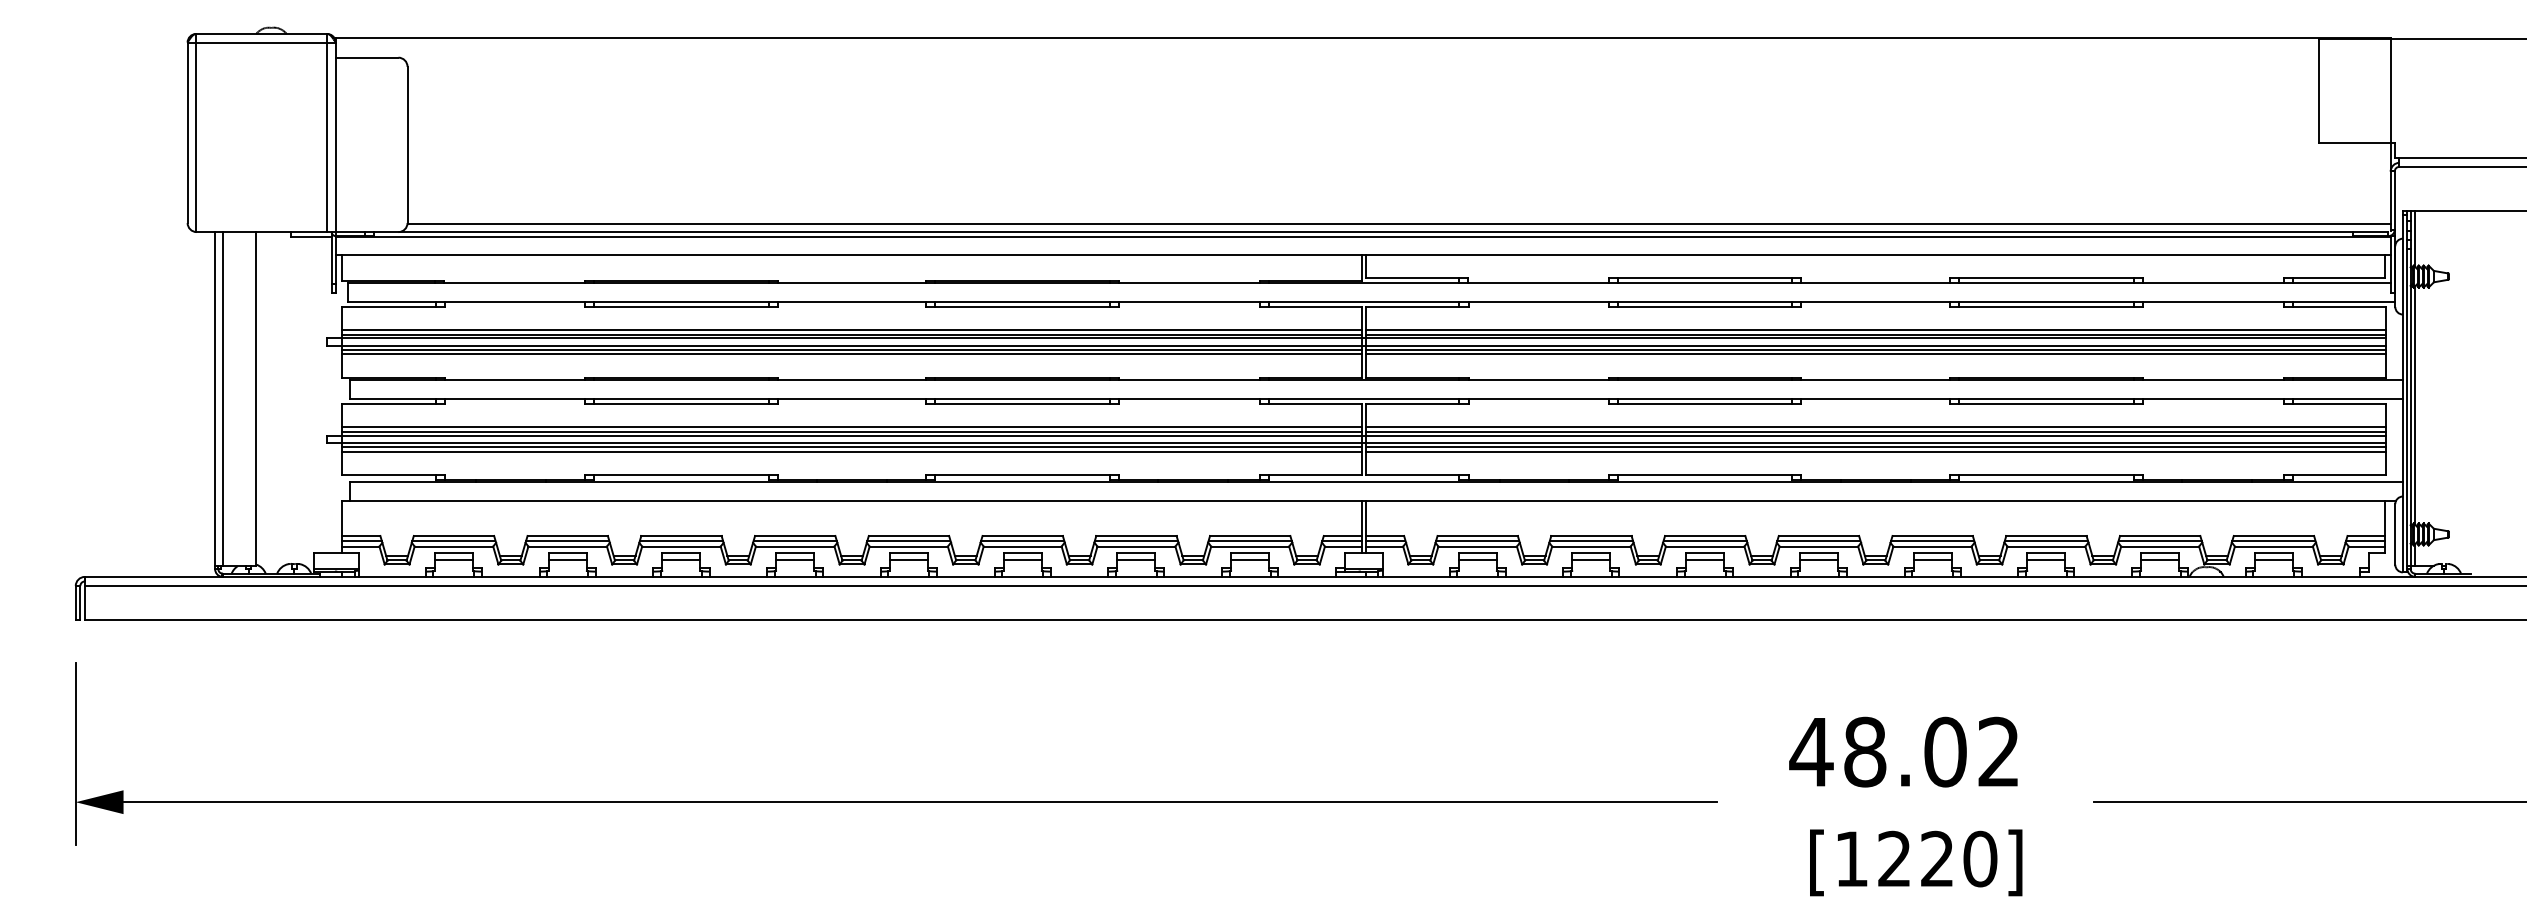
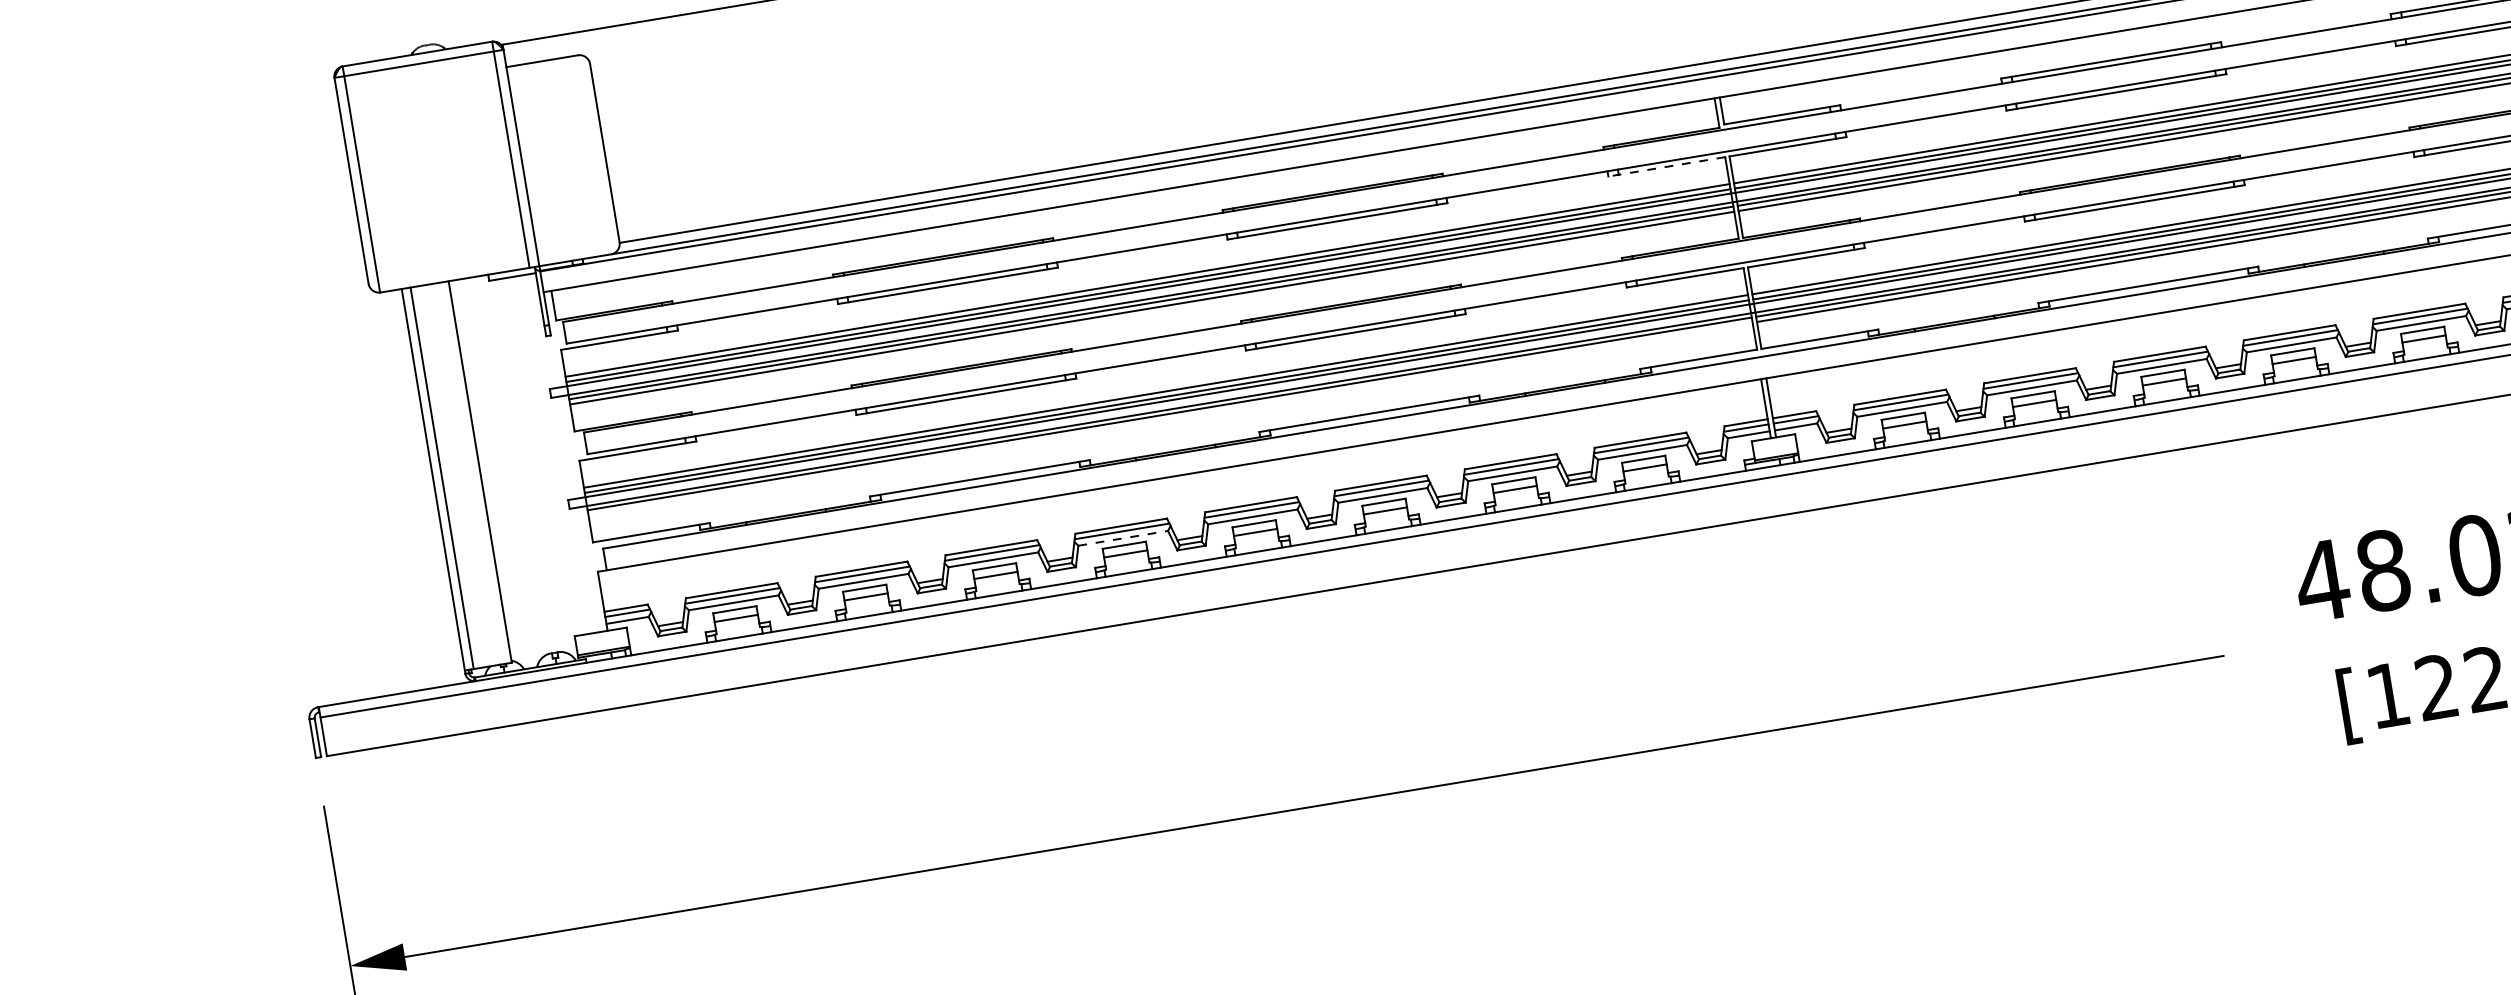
line: (1310, 306) -> (1665, 166), solid -> dashed
line: (852, 451) -> (1170, 419), removed
line: (795, 546) -> (1123, 538), solid -> dashed

